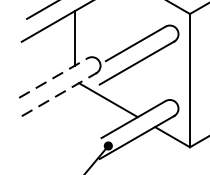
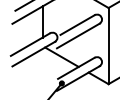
line: (53, 77) -> (30, 44), dashed -> solid
line: (58, 95) -> (33, 54), dashed -> solid

